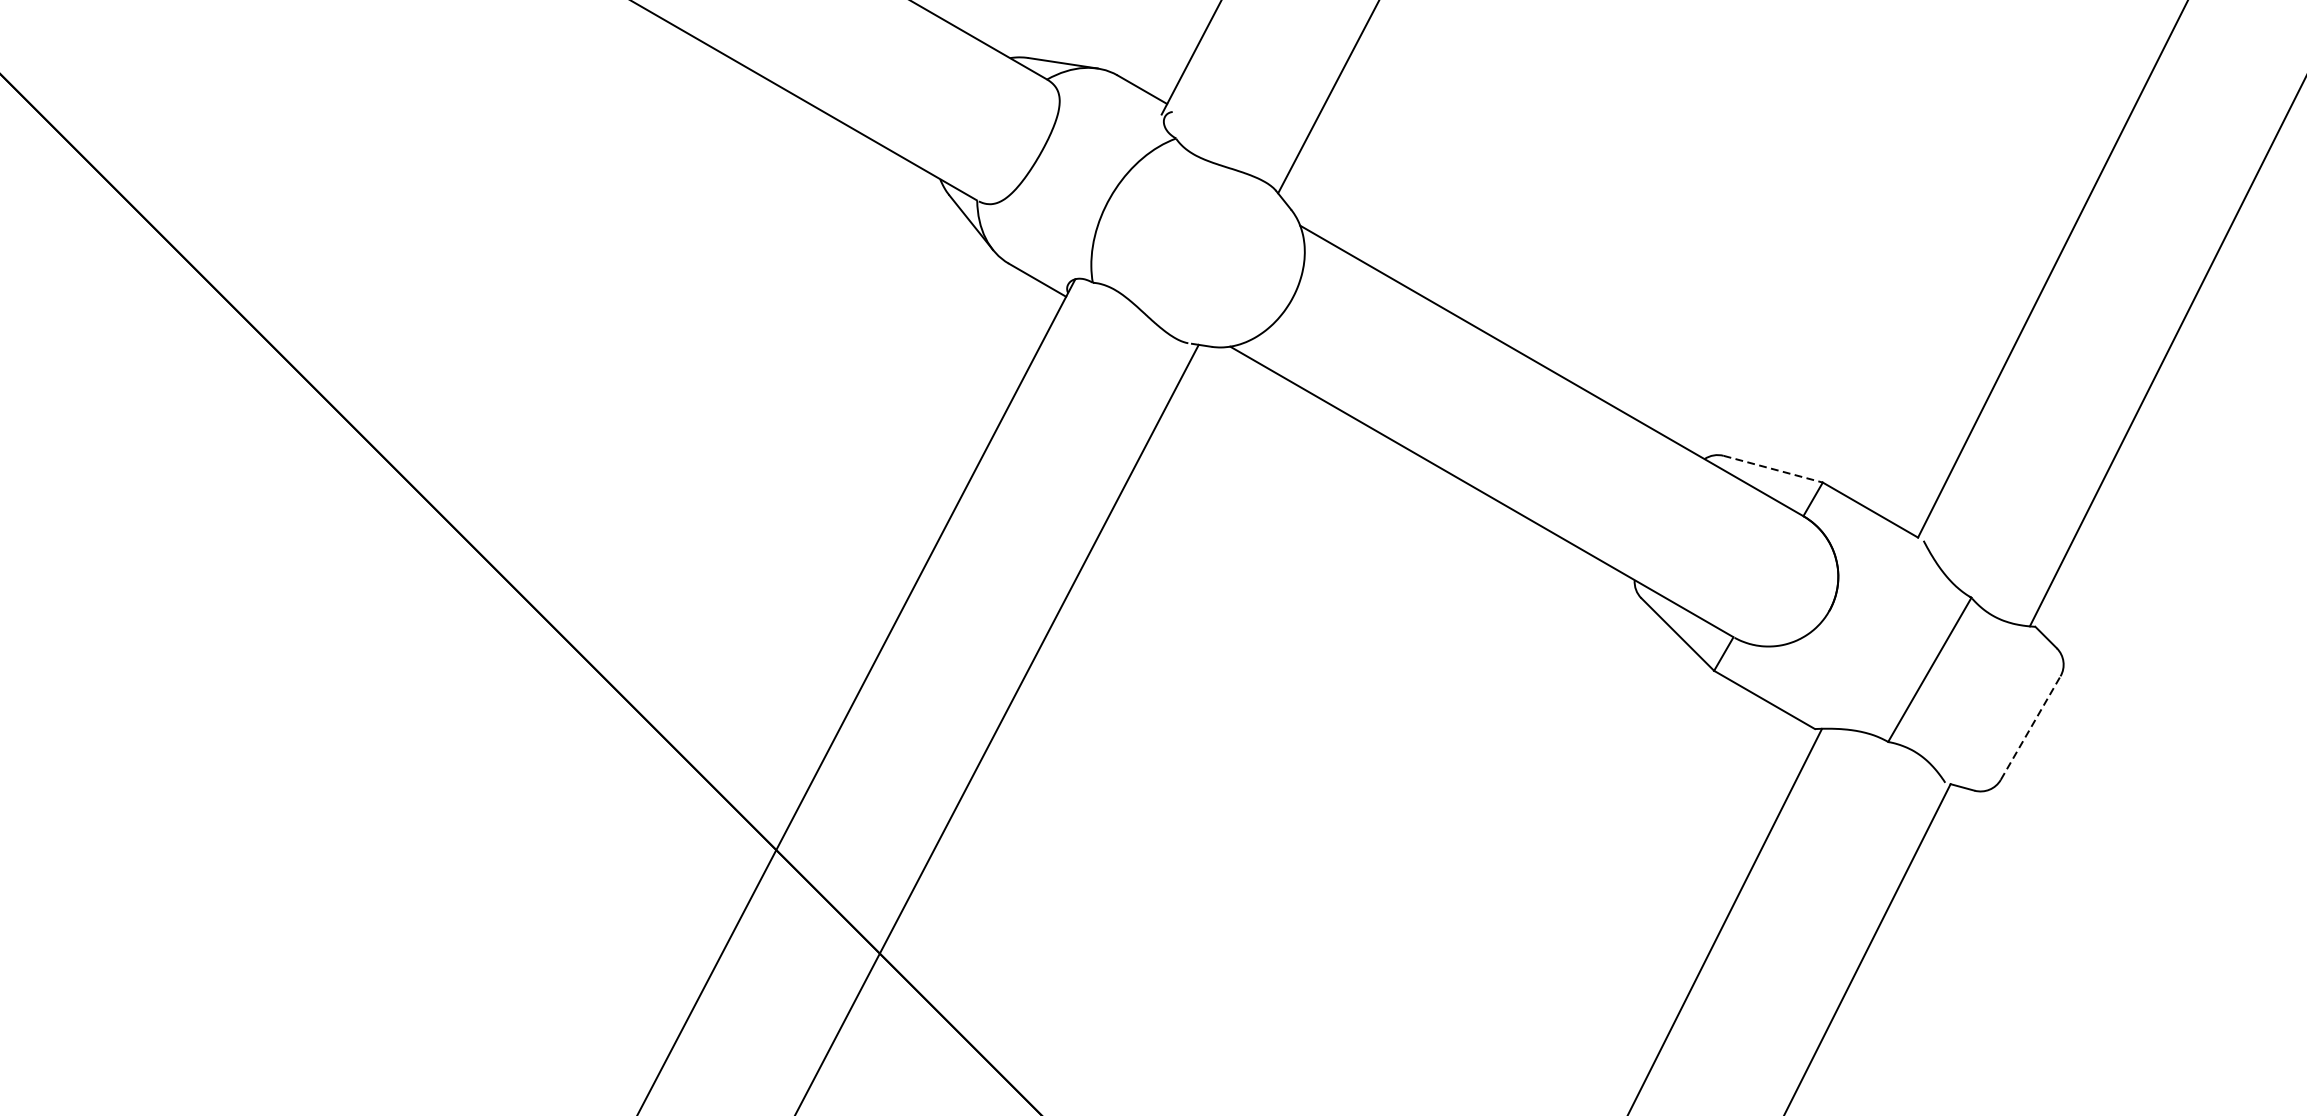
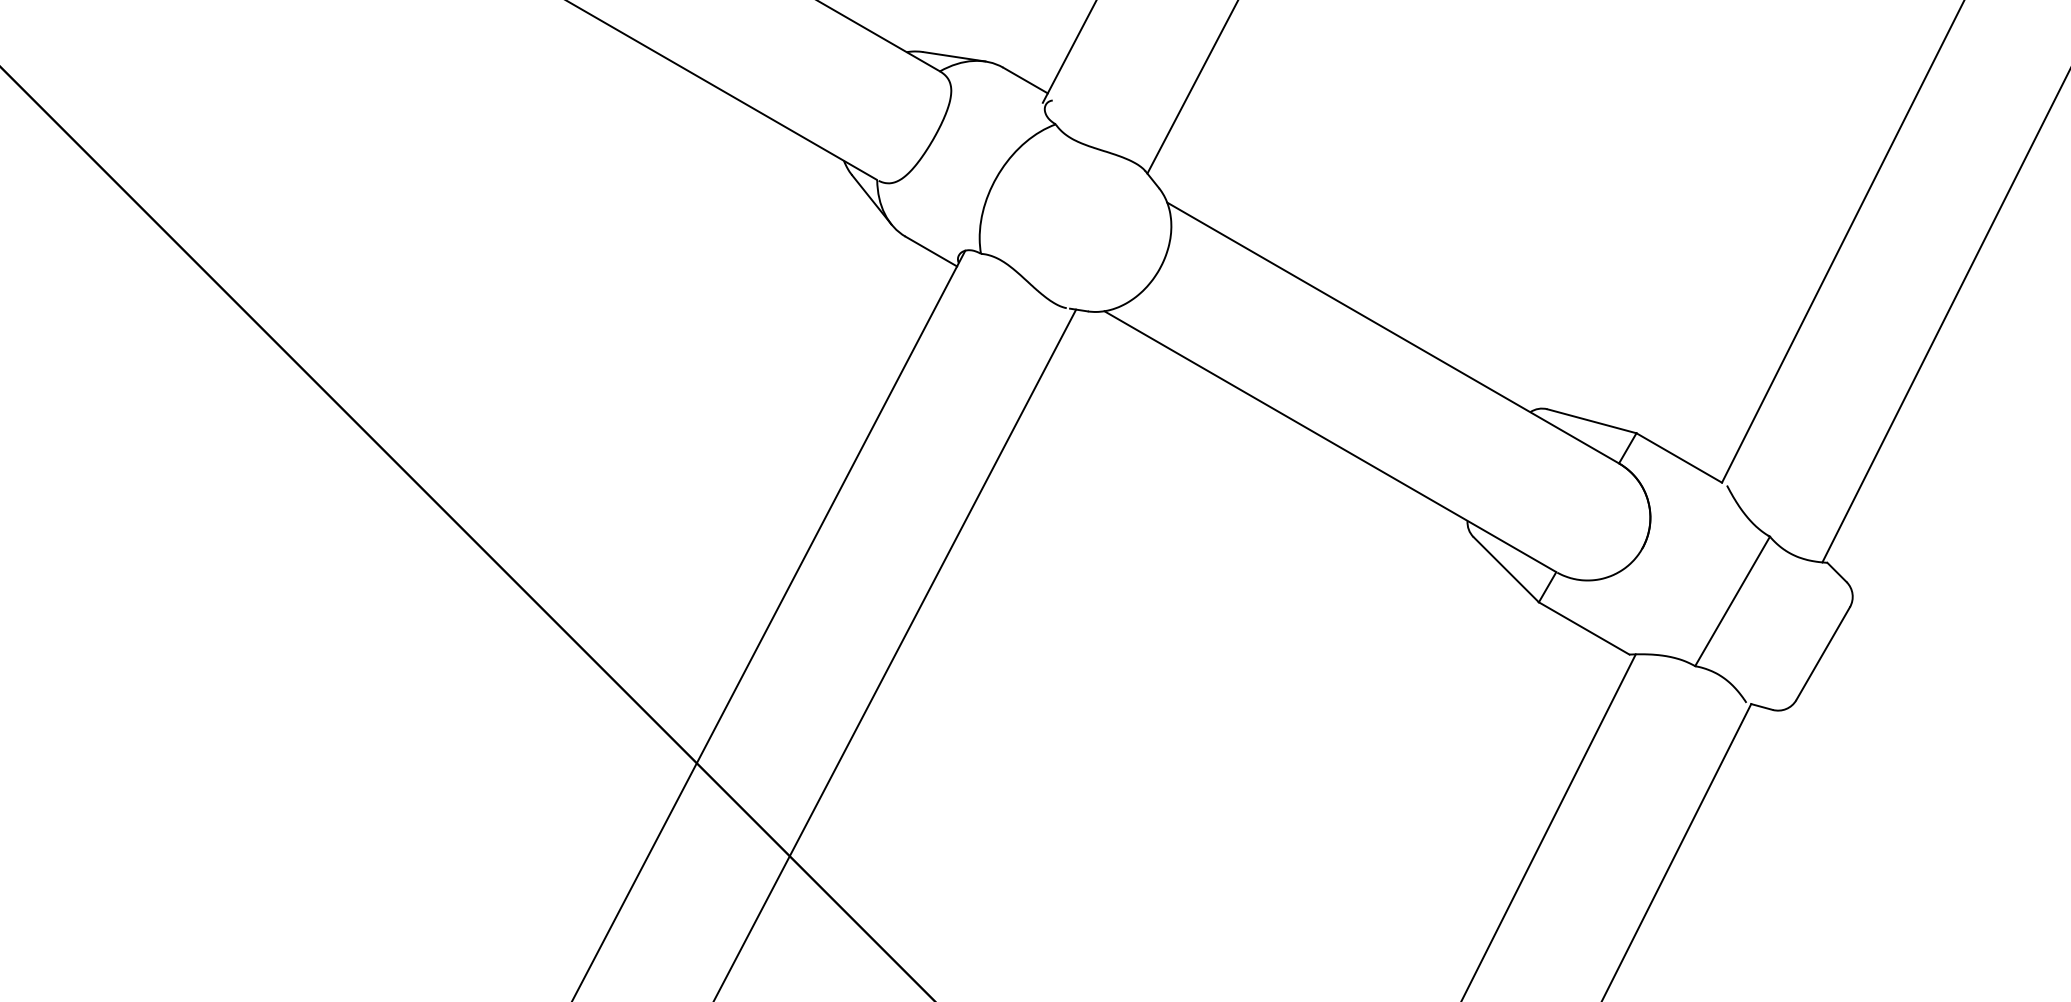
line: (1773, 469) -> (1592, 421), dashed -> solid
line: (2031, 727) -> (1823, 653), dashed -> solid

